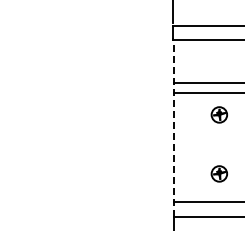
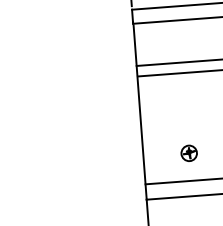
part: (218, 114) -> (183, 94), removed
line: (173, 129) -> (140, 112), dashed -> solid

